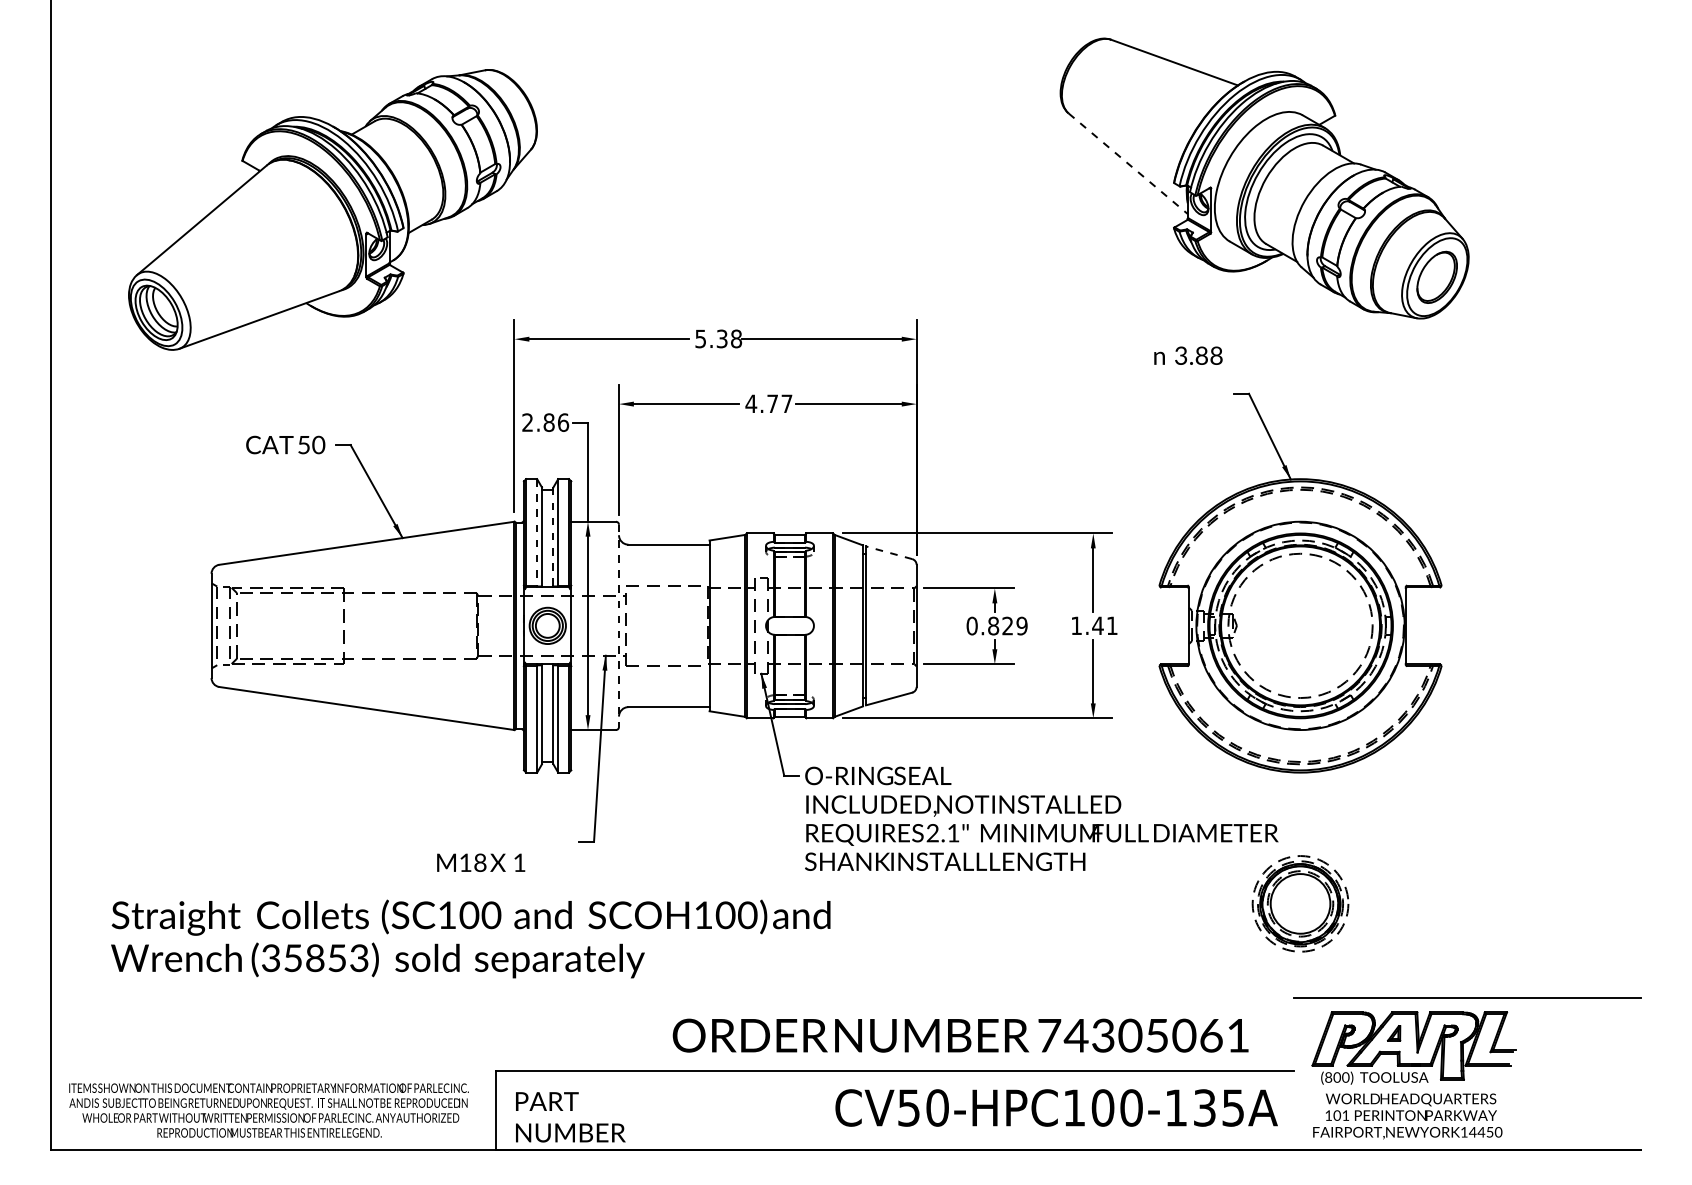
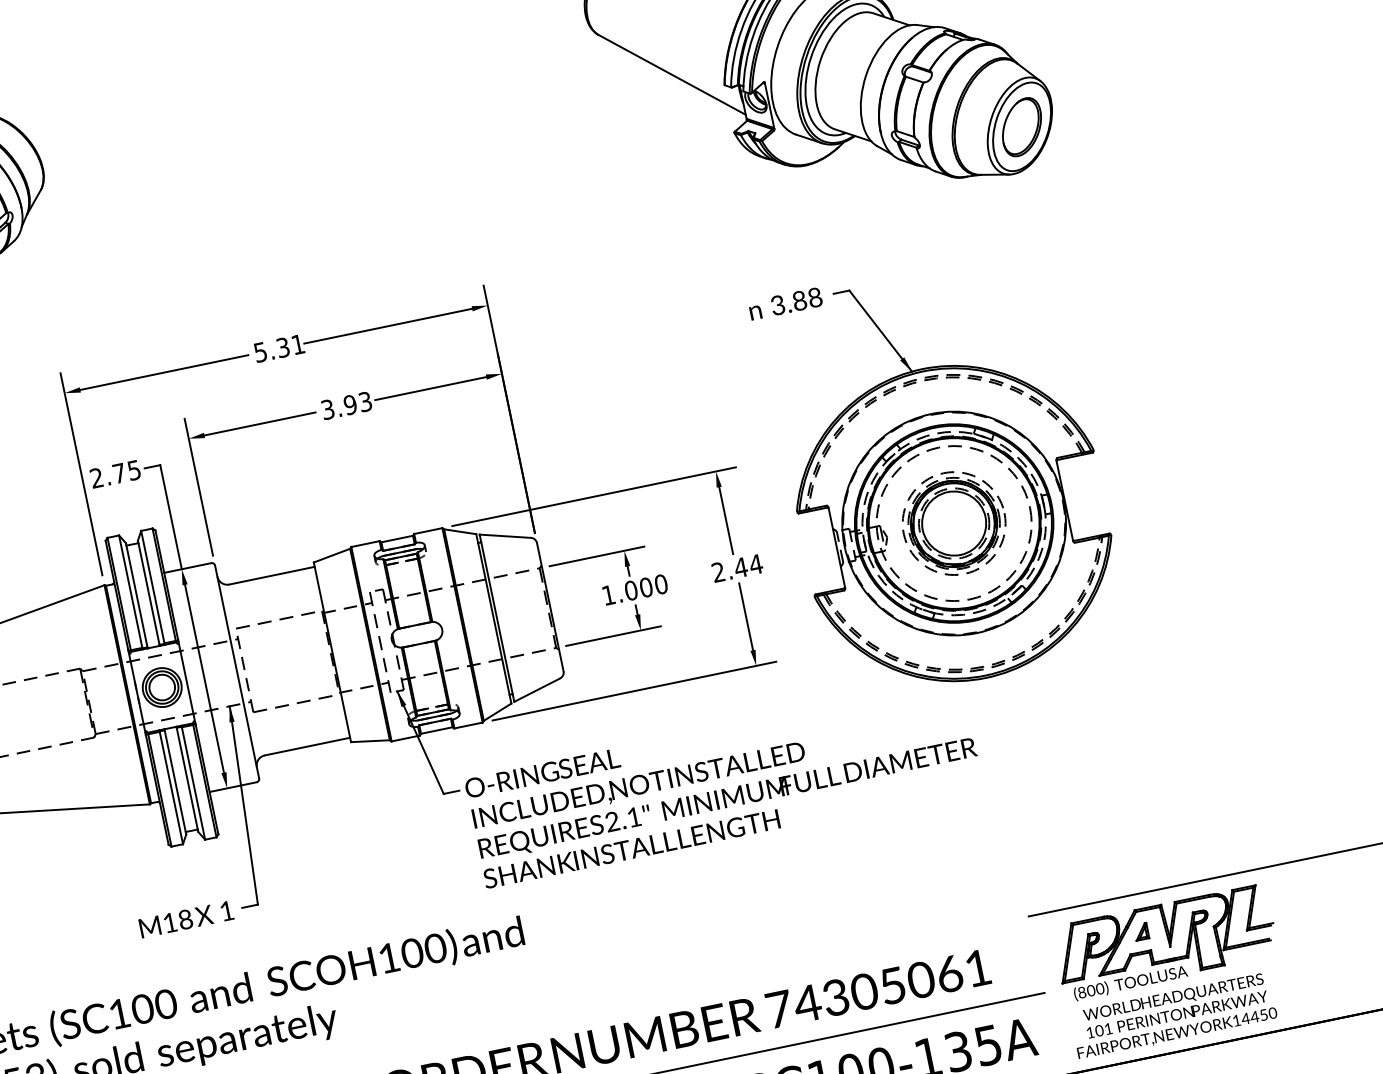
line: (1128, 163) -> (672, 74), dashed -> solid
text: (736, 338) -> (298, 344), 5.38 -> 5.31
text: (1188, 355) -> (785, 303), moved
text: (768, 403) -> (345, 405), 4.77 -> 3.93
text: (556, 422) -> (127, 471), 2.86 -> 2.75
line: (537, 533) -> (131, 592), dashed -> solid
line: (553, 536) -> (148, 592), dashed -> solid
line: (889, 552) -> (505, 535), dashed -> solid
text: (996, 625) -> (634, 589), 0.829 -> 1.000
text: (1094, 625) -> (737, 568), 1.41 -> 2.44
line: (619, 626) -> (237, 672), dashed -> solid
text: (481, 862) -> (186, 919), moved
part: (1300, 903) -> (954, 523), moved

